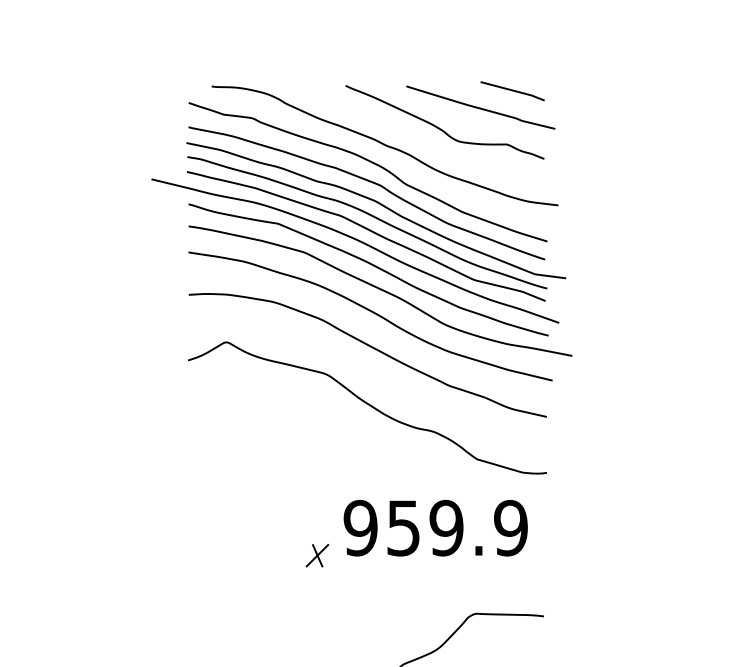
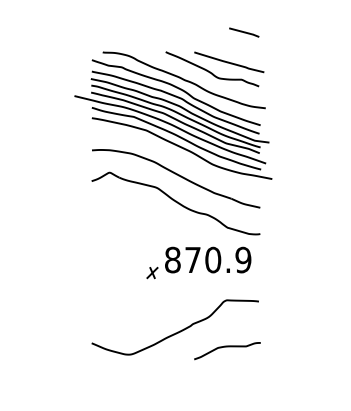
line: (513, 90) -> (244, 32), moved
curve: (368, 312) -> (176, 158), removed
text: (402, 529) -> (192, 260), 959.9 -> 870.9

